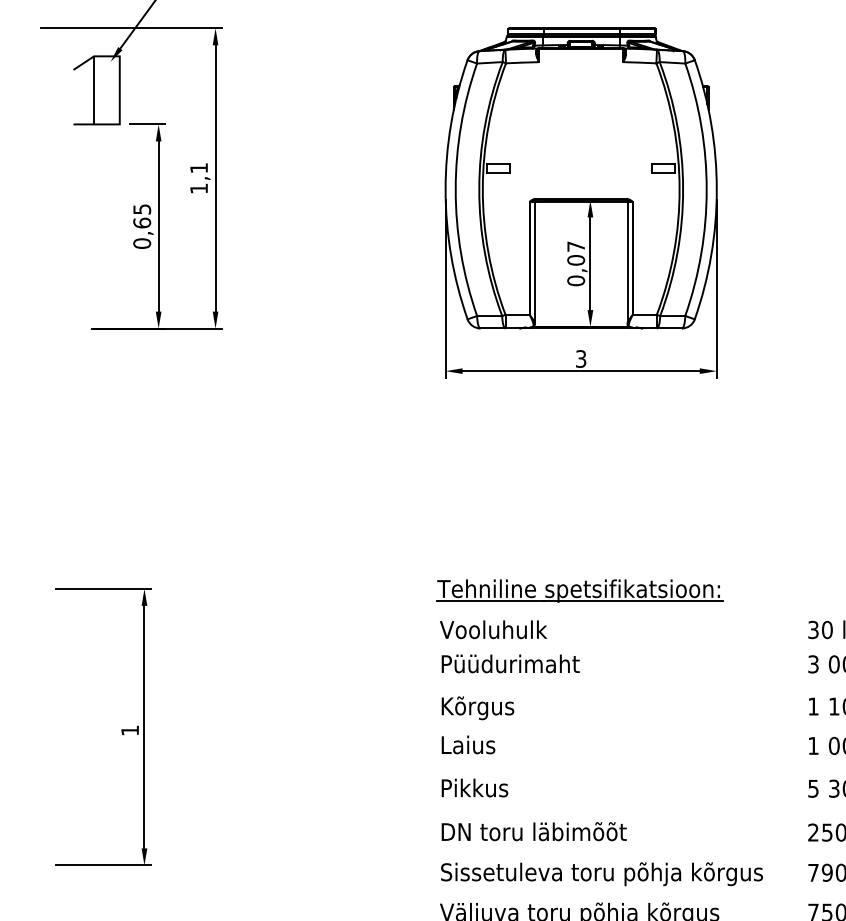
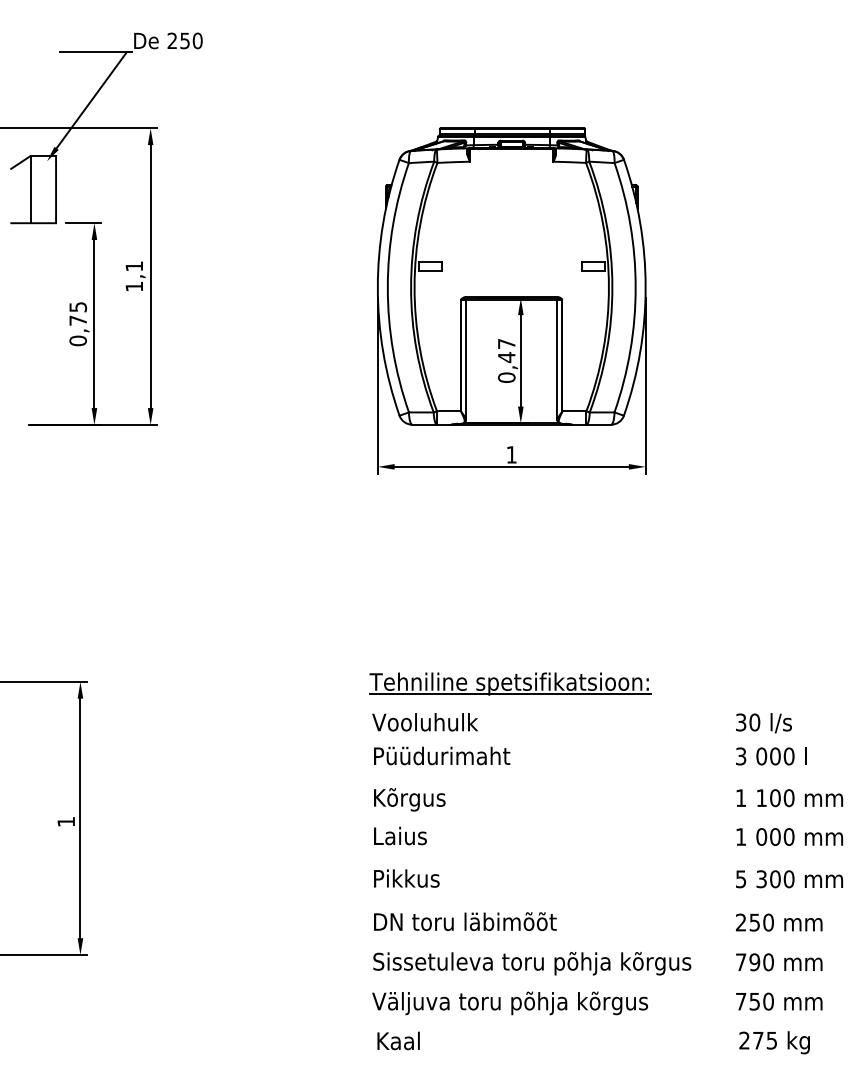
text: (142, 222) -> (78, 320), 0,65 -> 0,75
text: (575, 260) -> (506, 357), 0,07 -> 0,47
text: (580, 358) -> (511, 454), 3 -> 1

